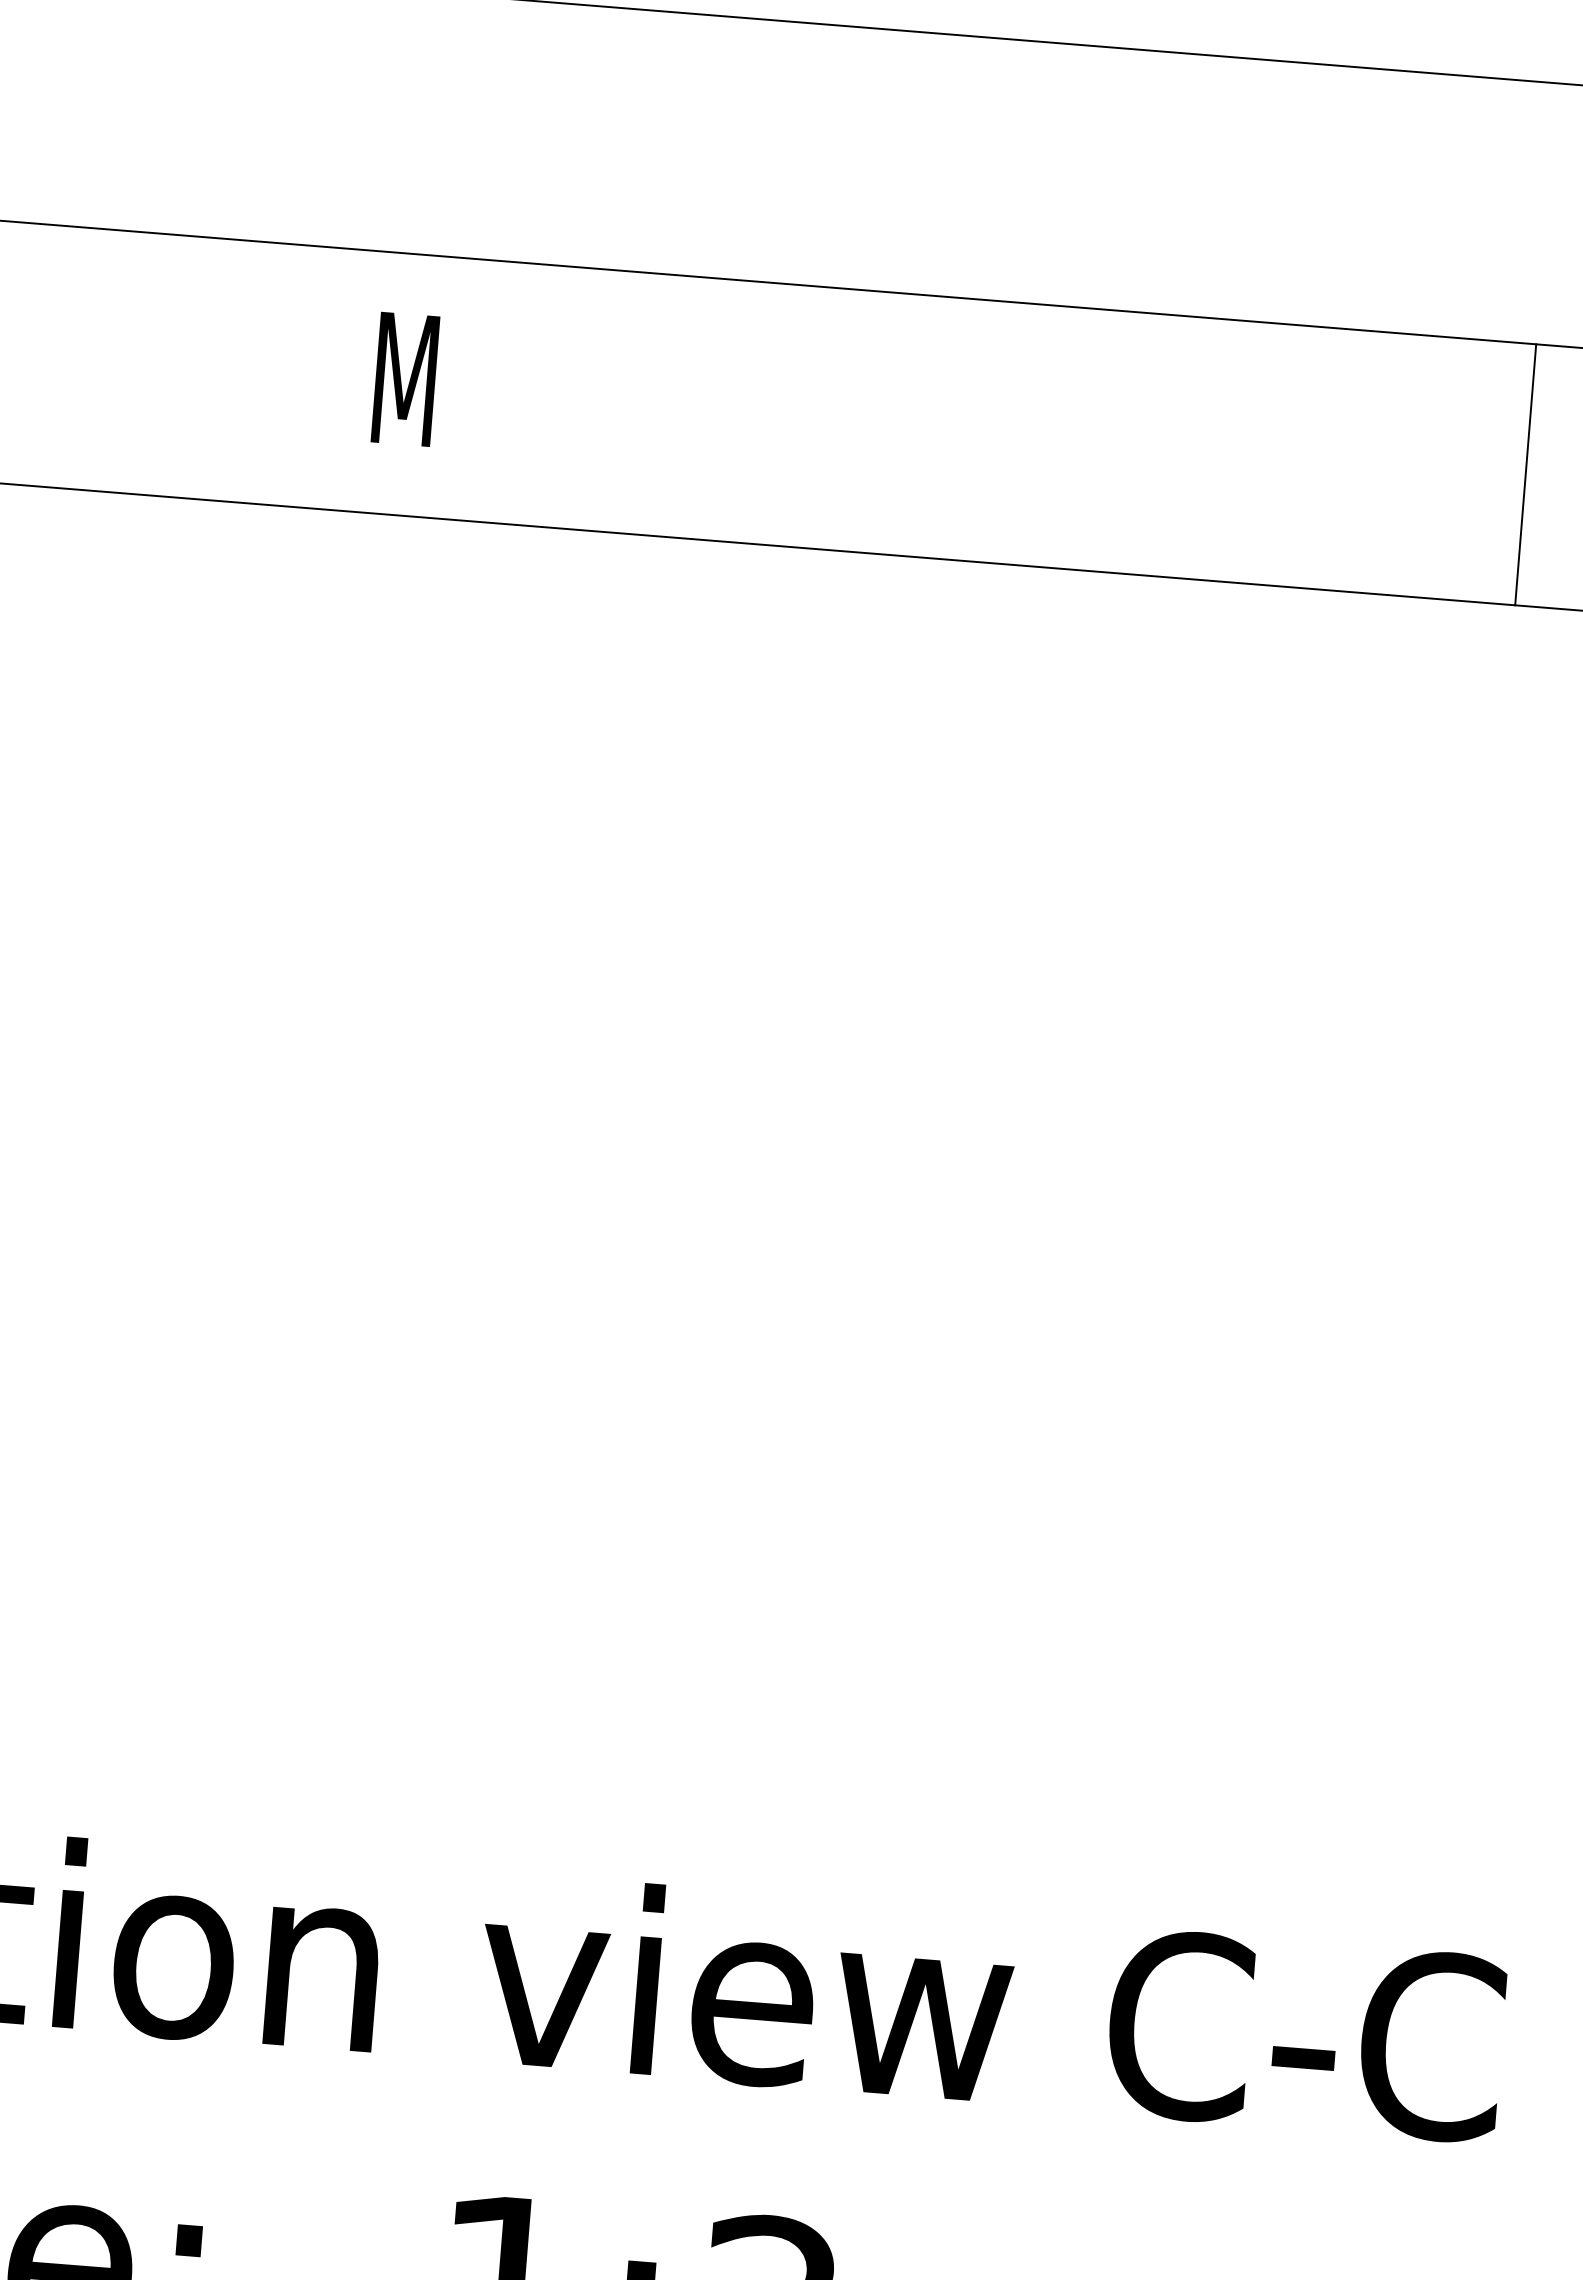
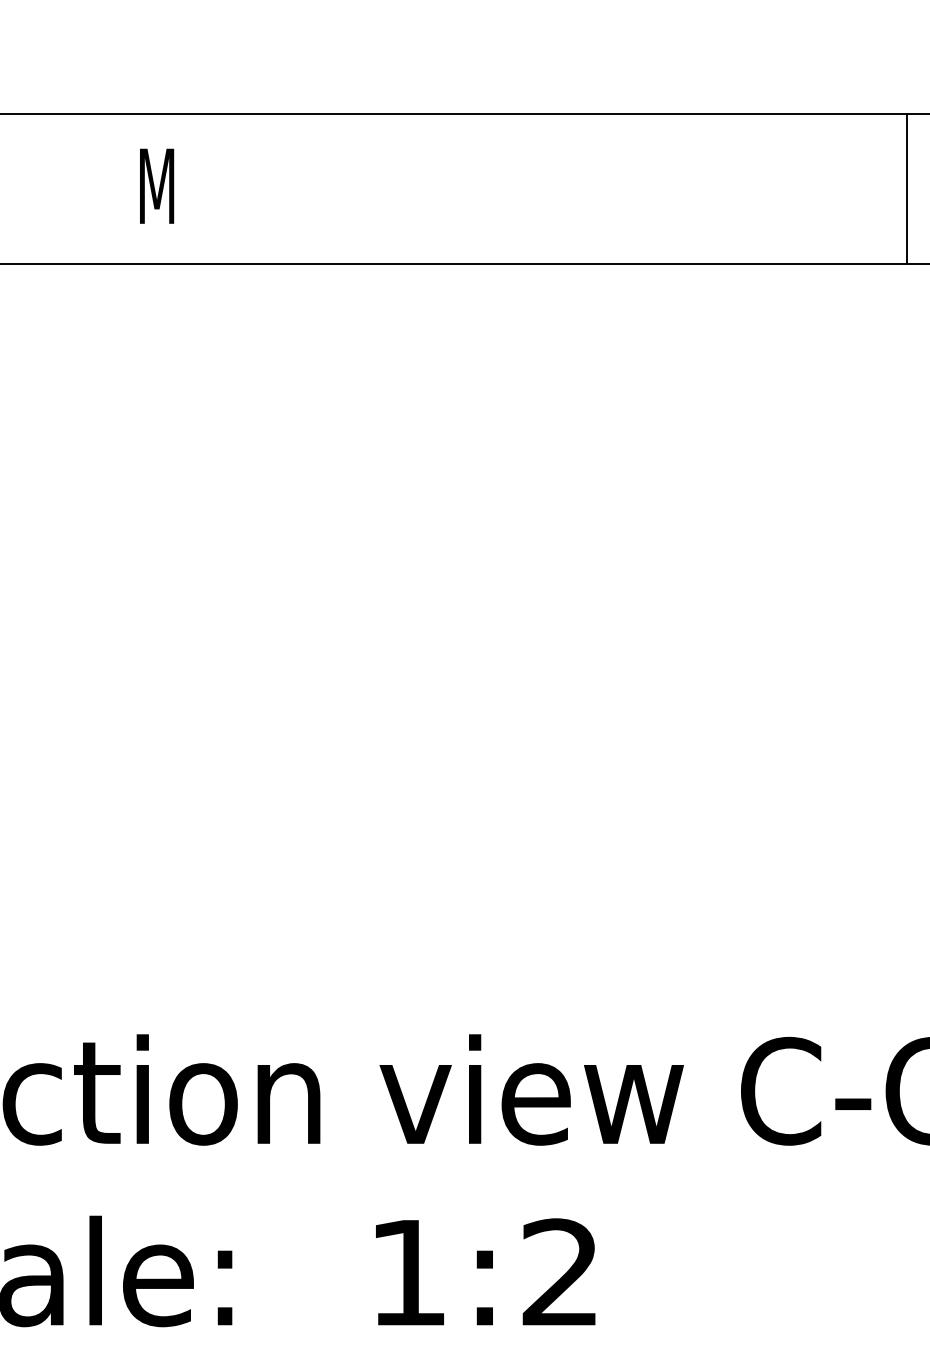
text: (406, 378) -> (157, 185), moved

